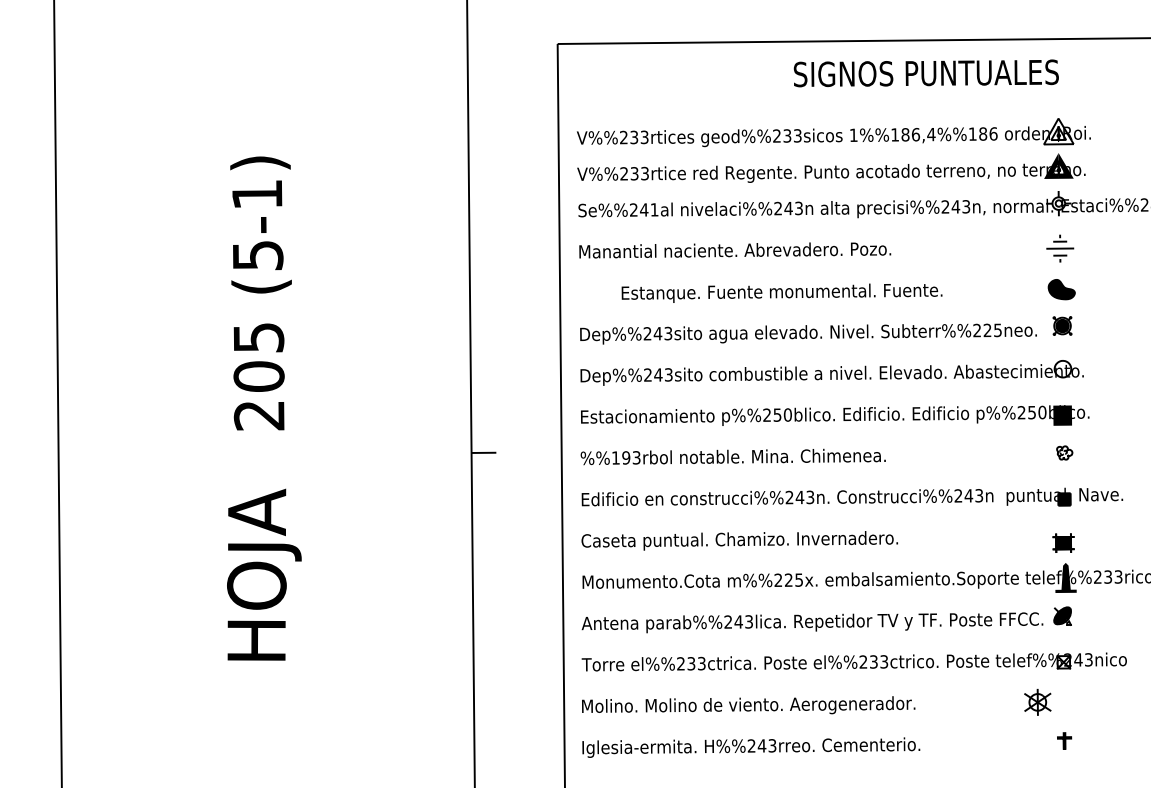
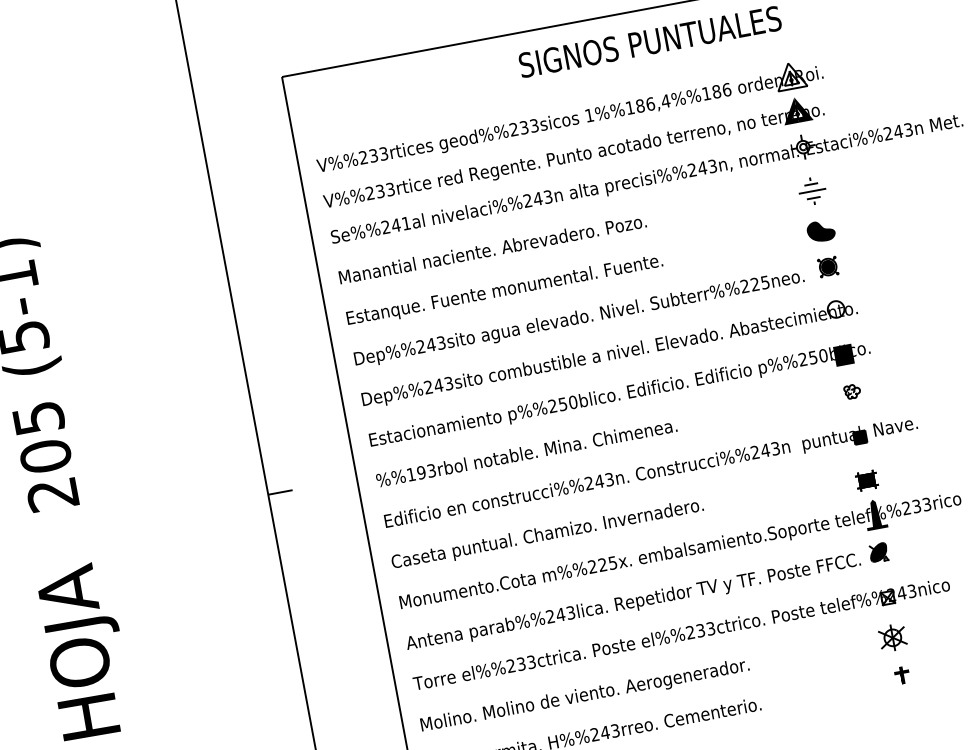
text: (781, 292) -> (504, 290), moved
part: (1037, 702) -> (892, 638), moved

